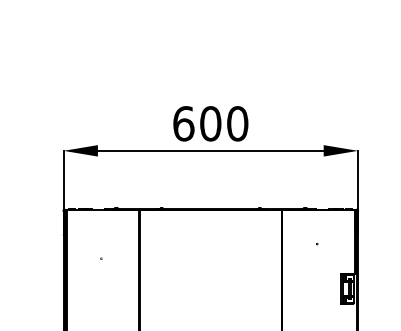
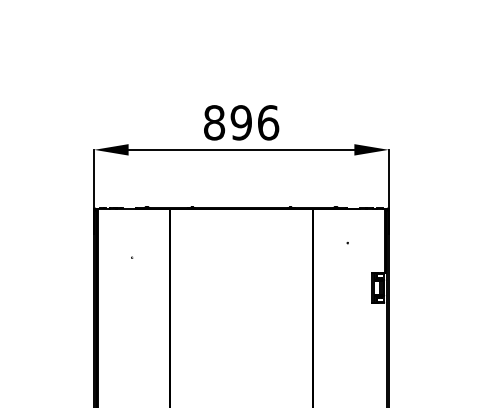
text: (210, 123) -> (241, 122), 600 -> 896

